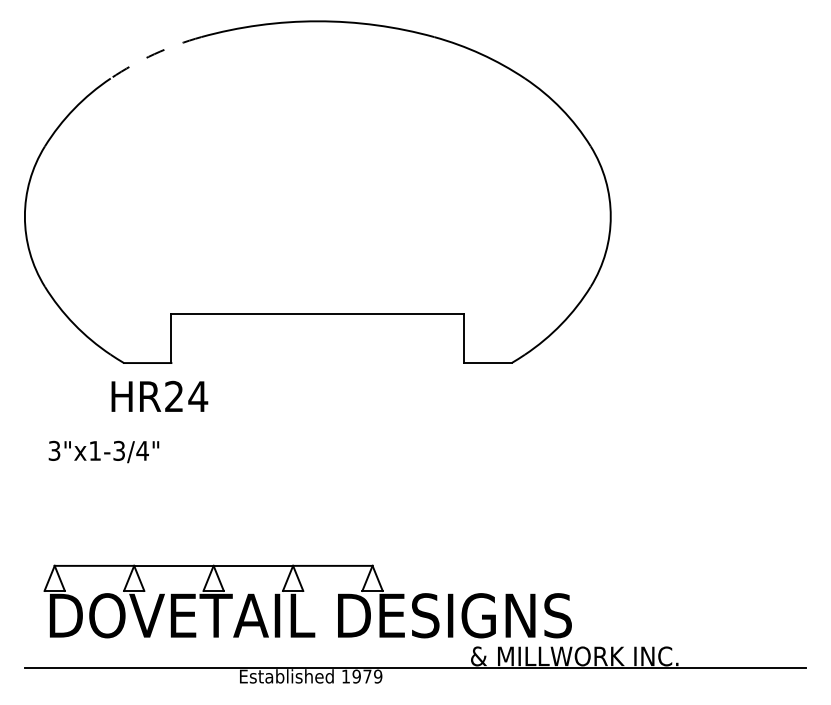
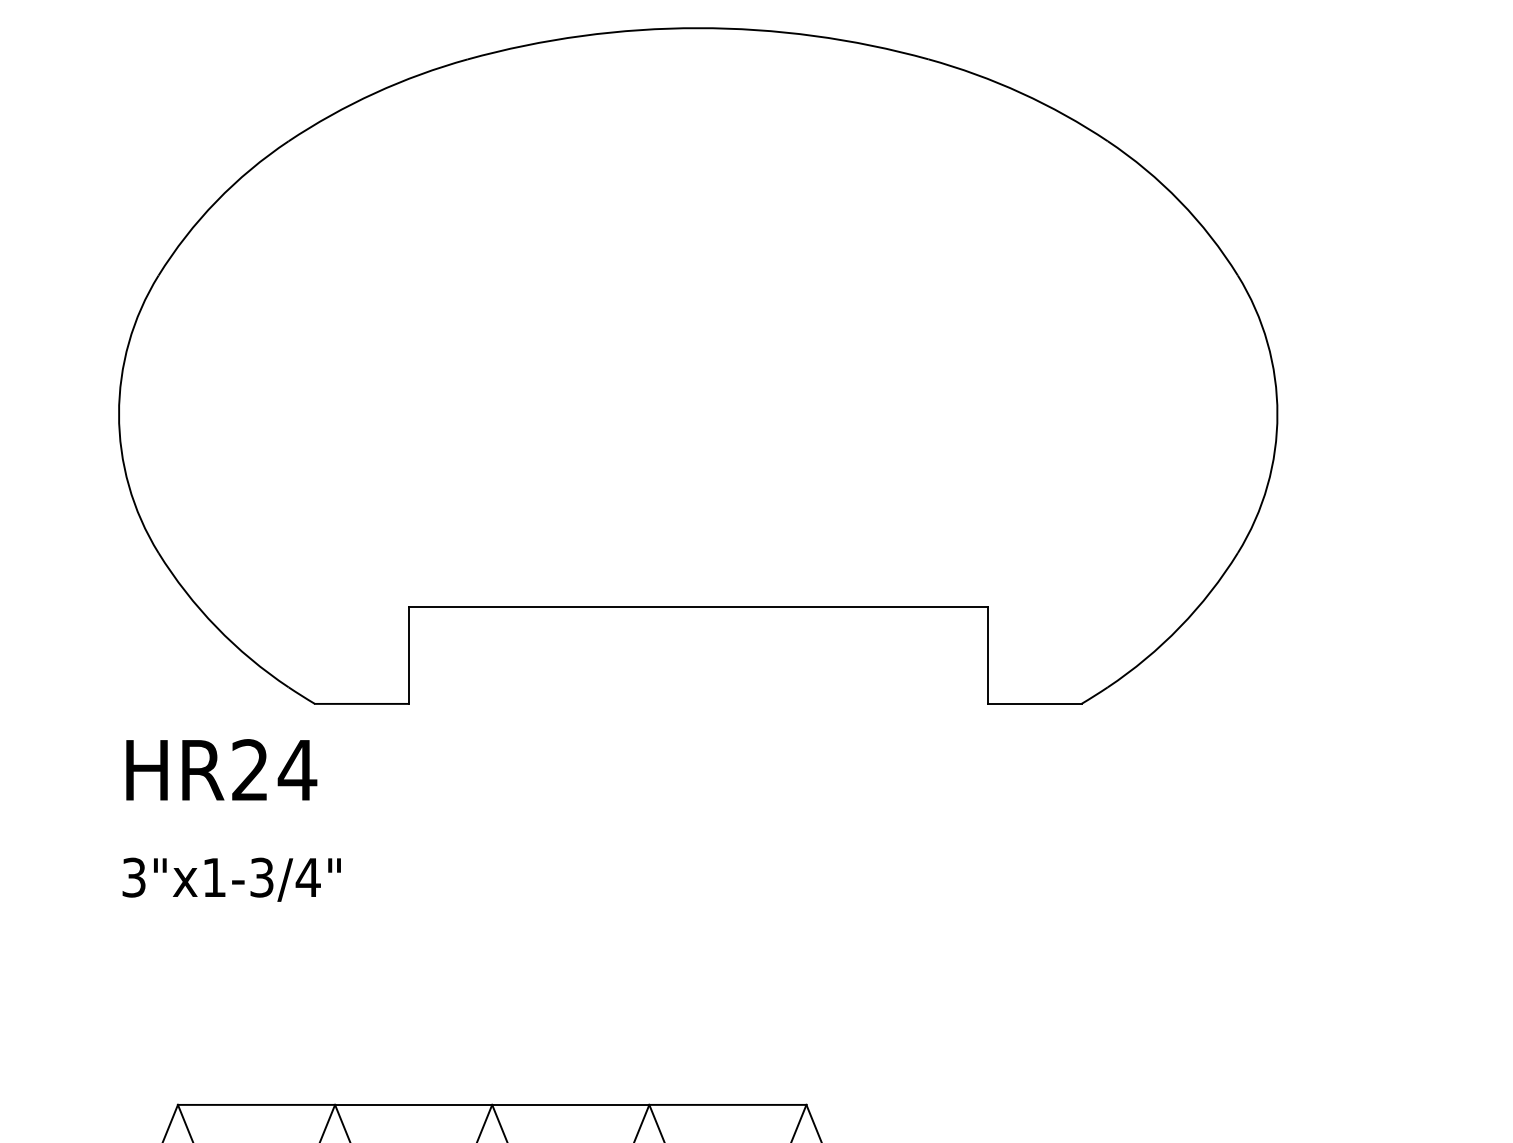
arc: (154, 54) -> (375, 93), dashed -> solid
text: (159, 395) -> (221, 768), moved
text: (103, 451) -> (230, 878), moved

